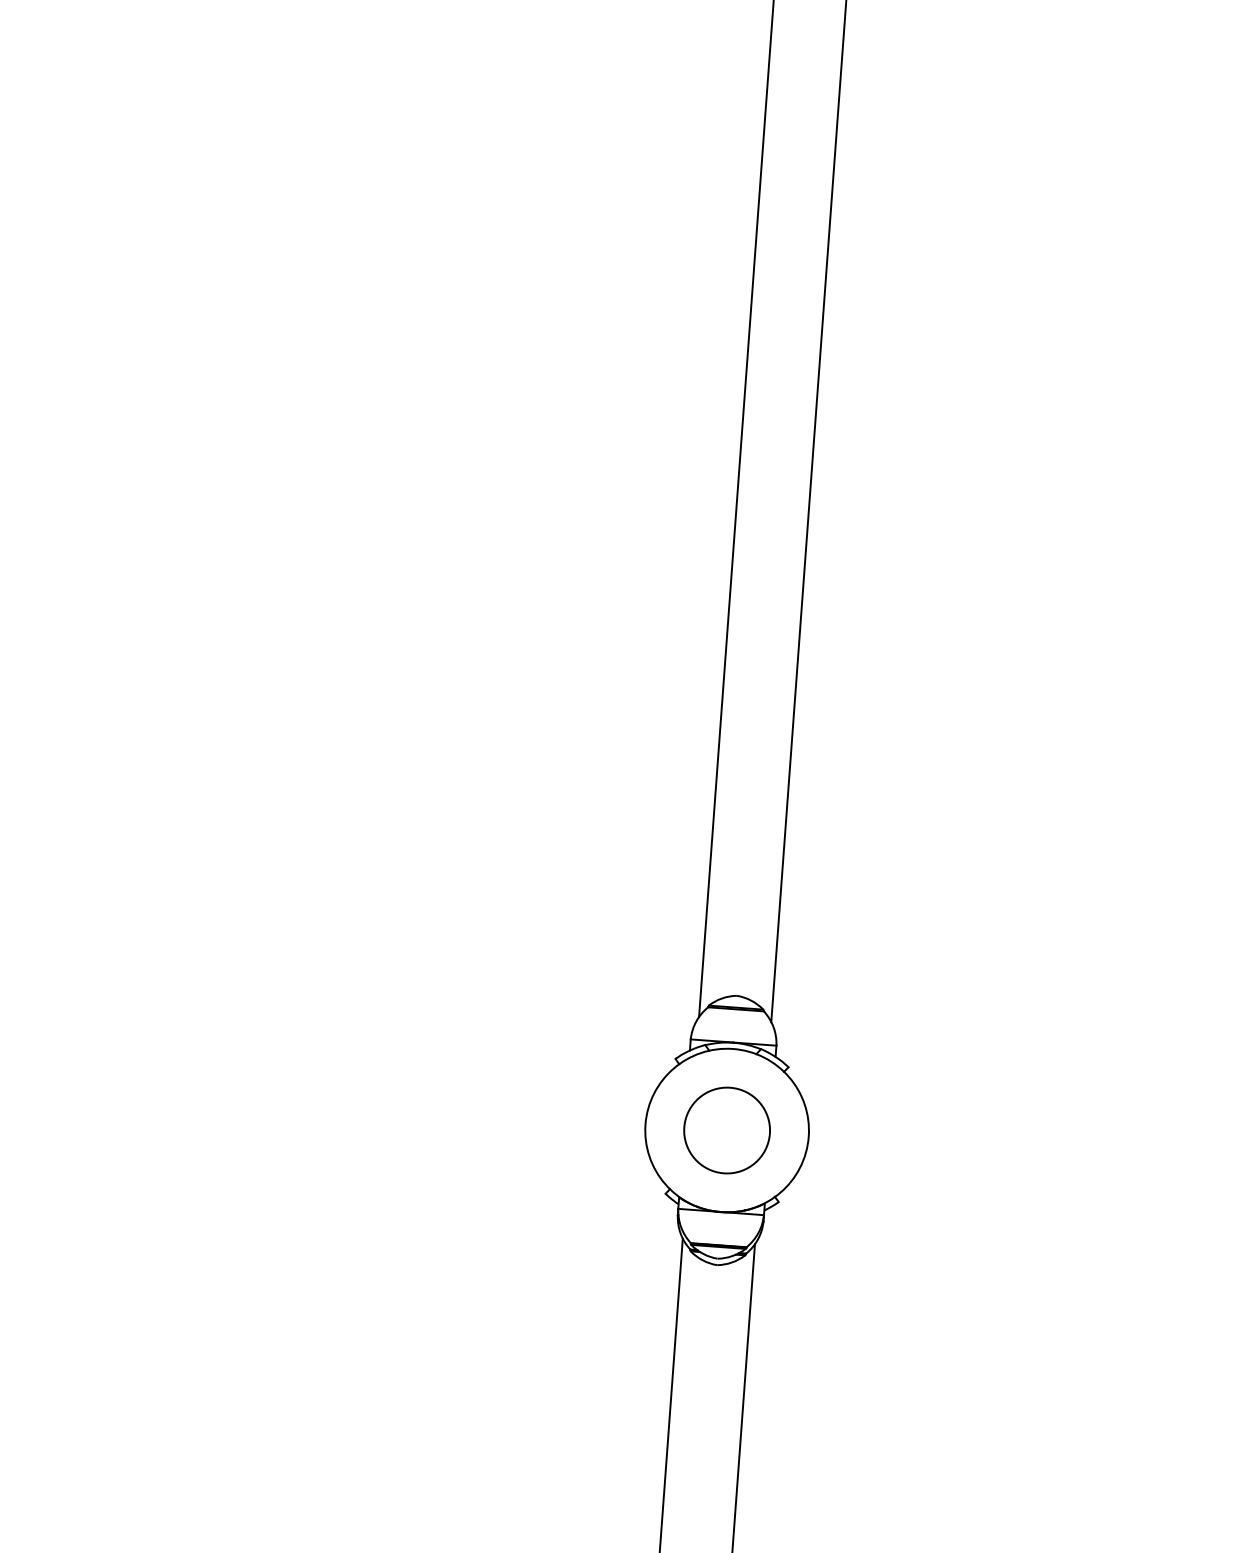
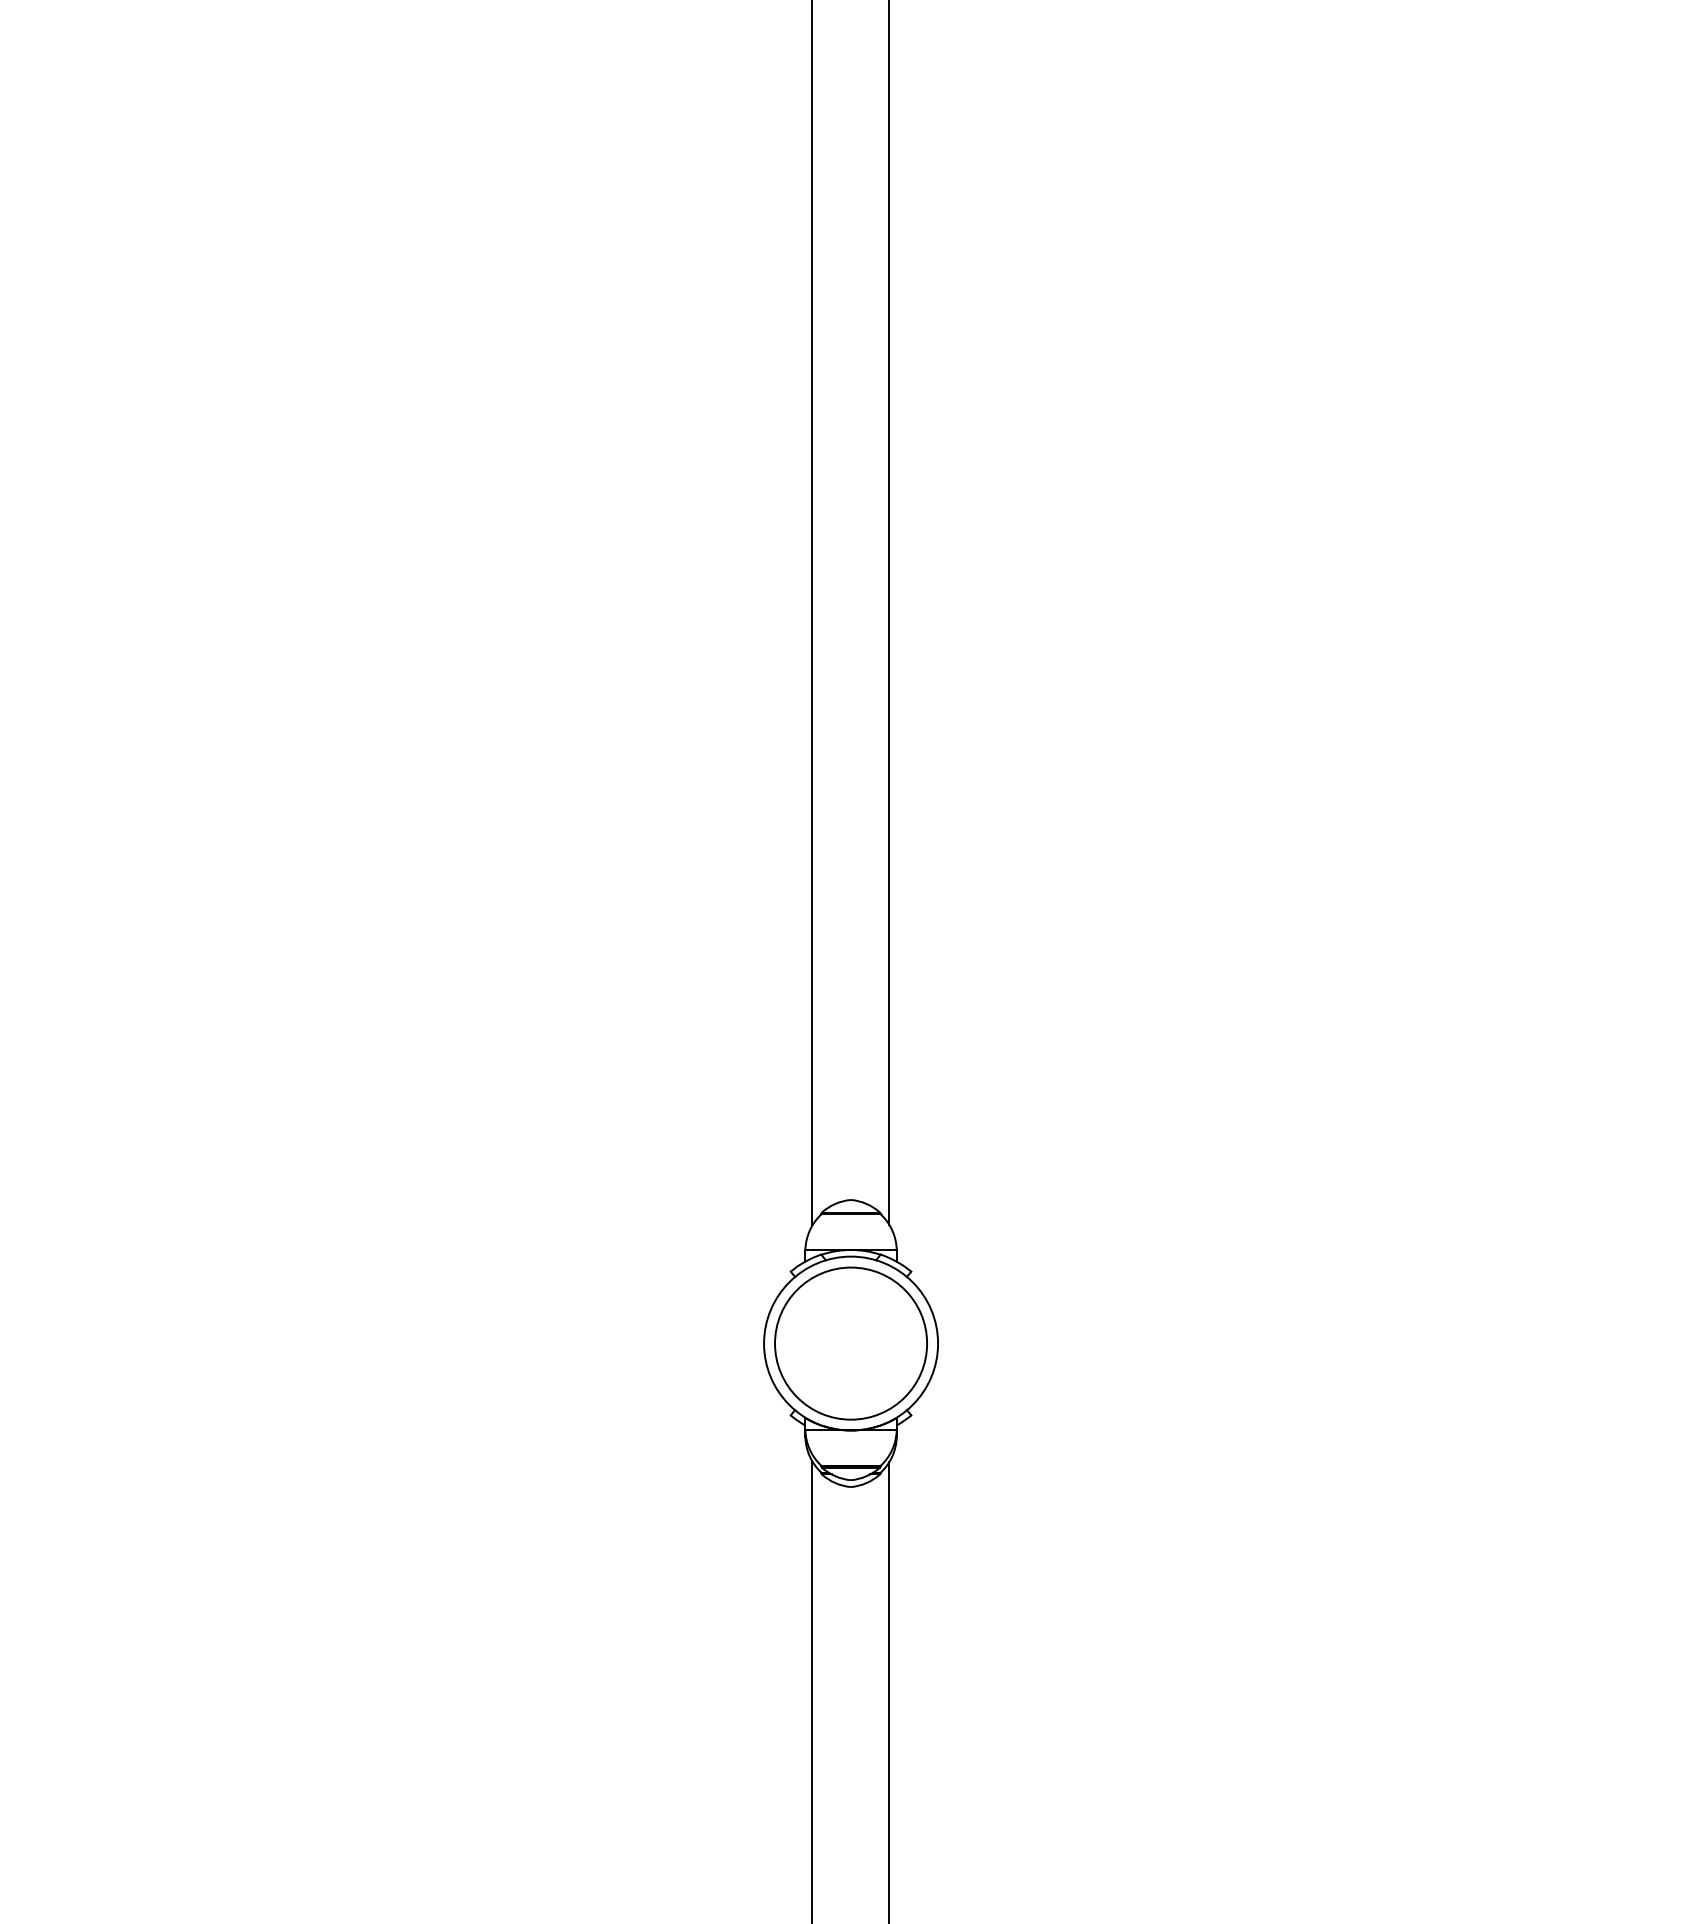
circle: (726, 1130) -> (850, 1343), size x1.67

